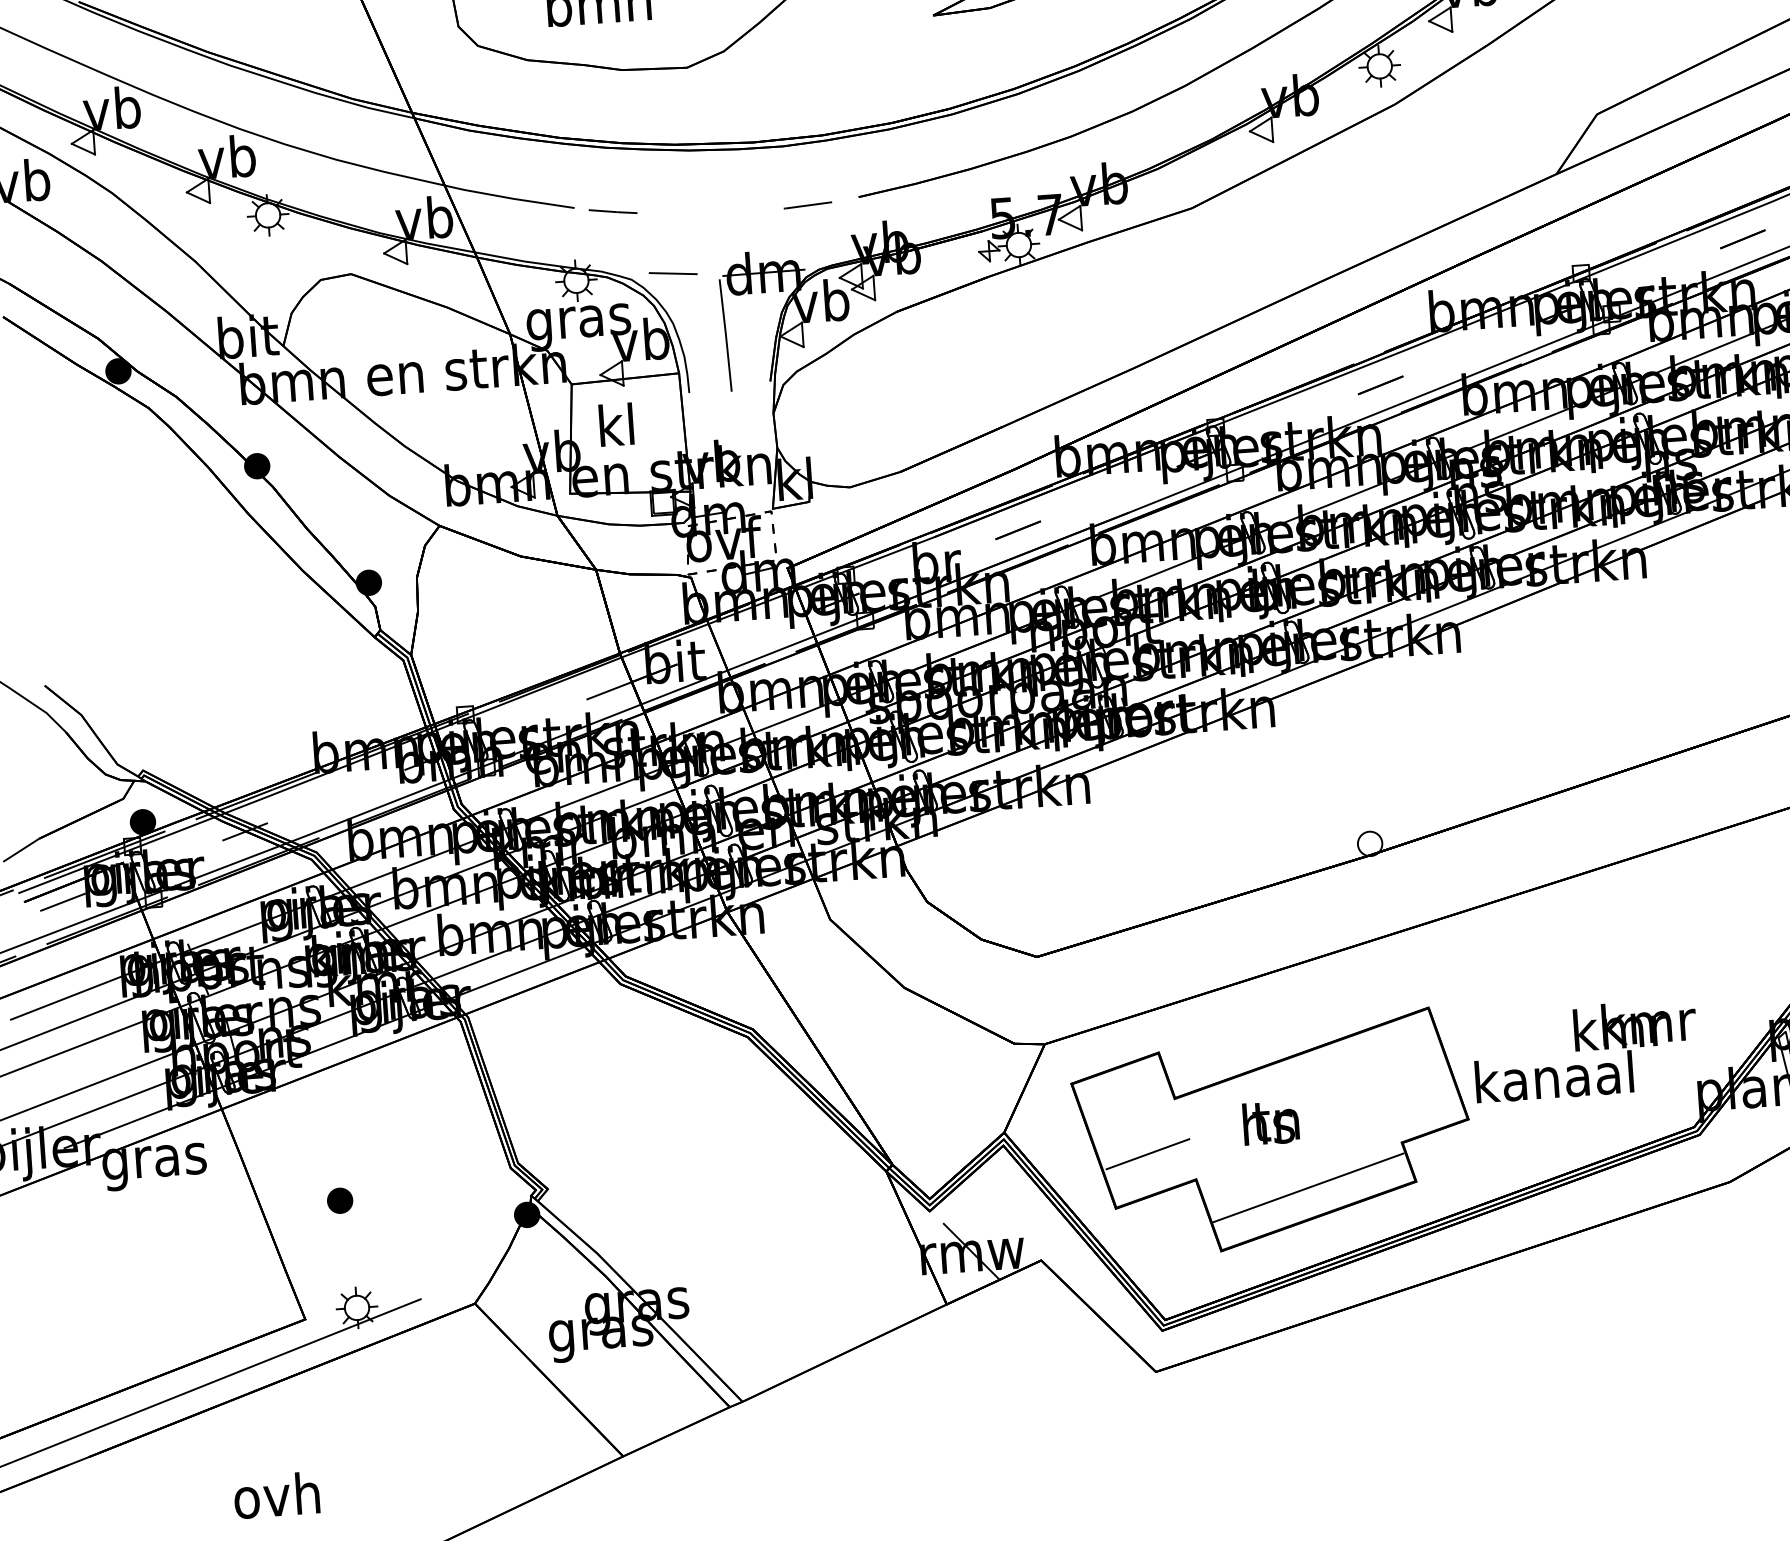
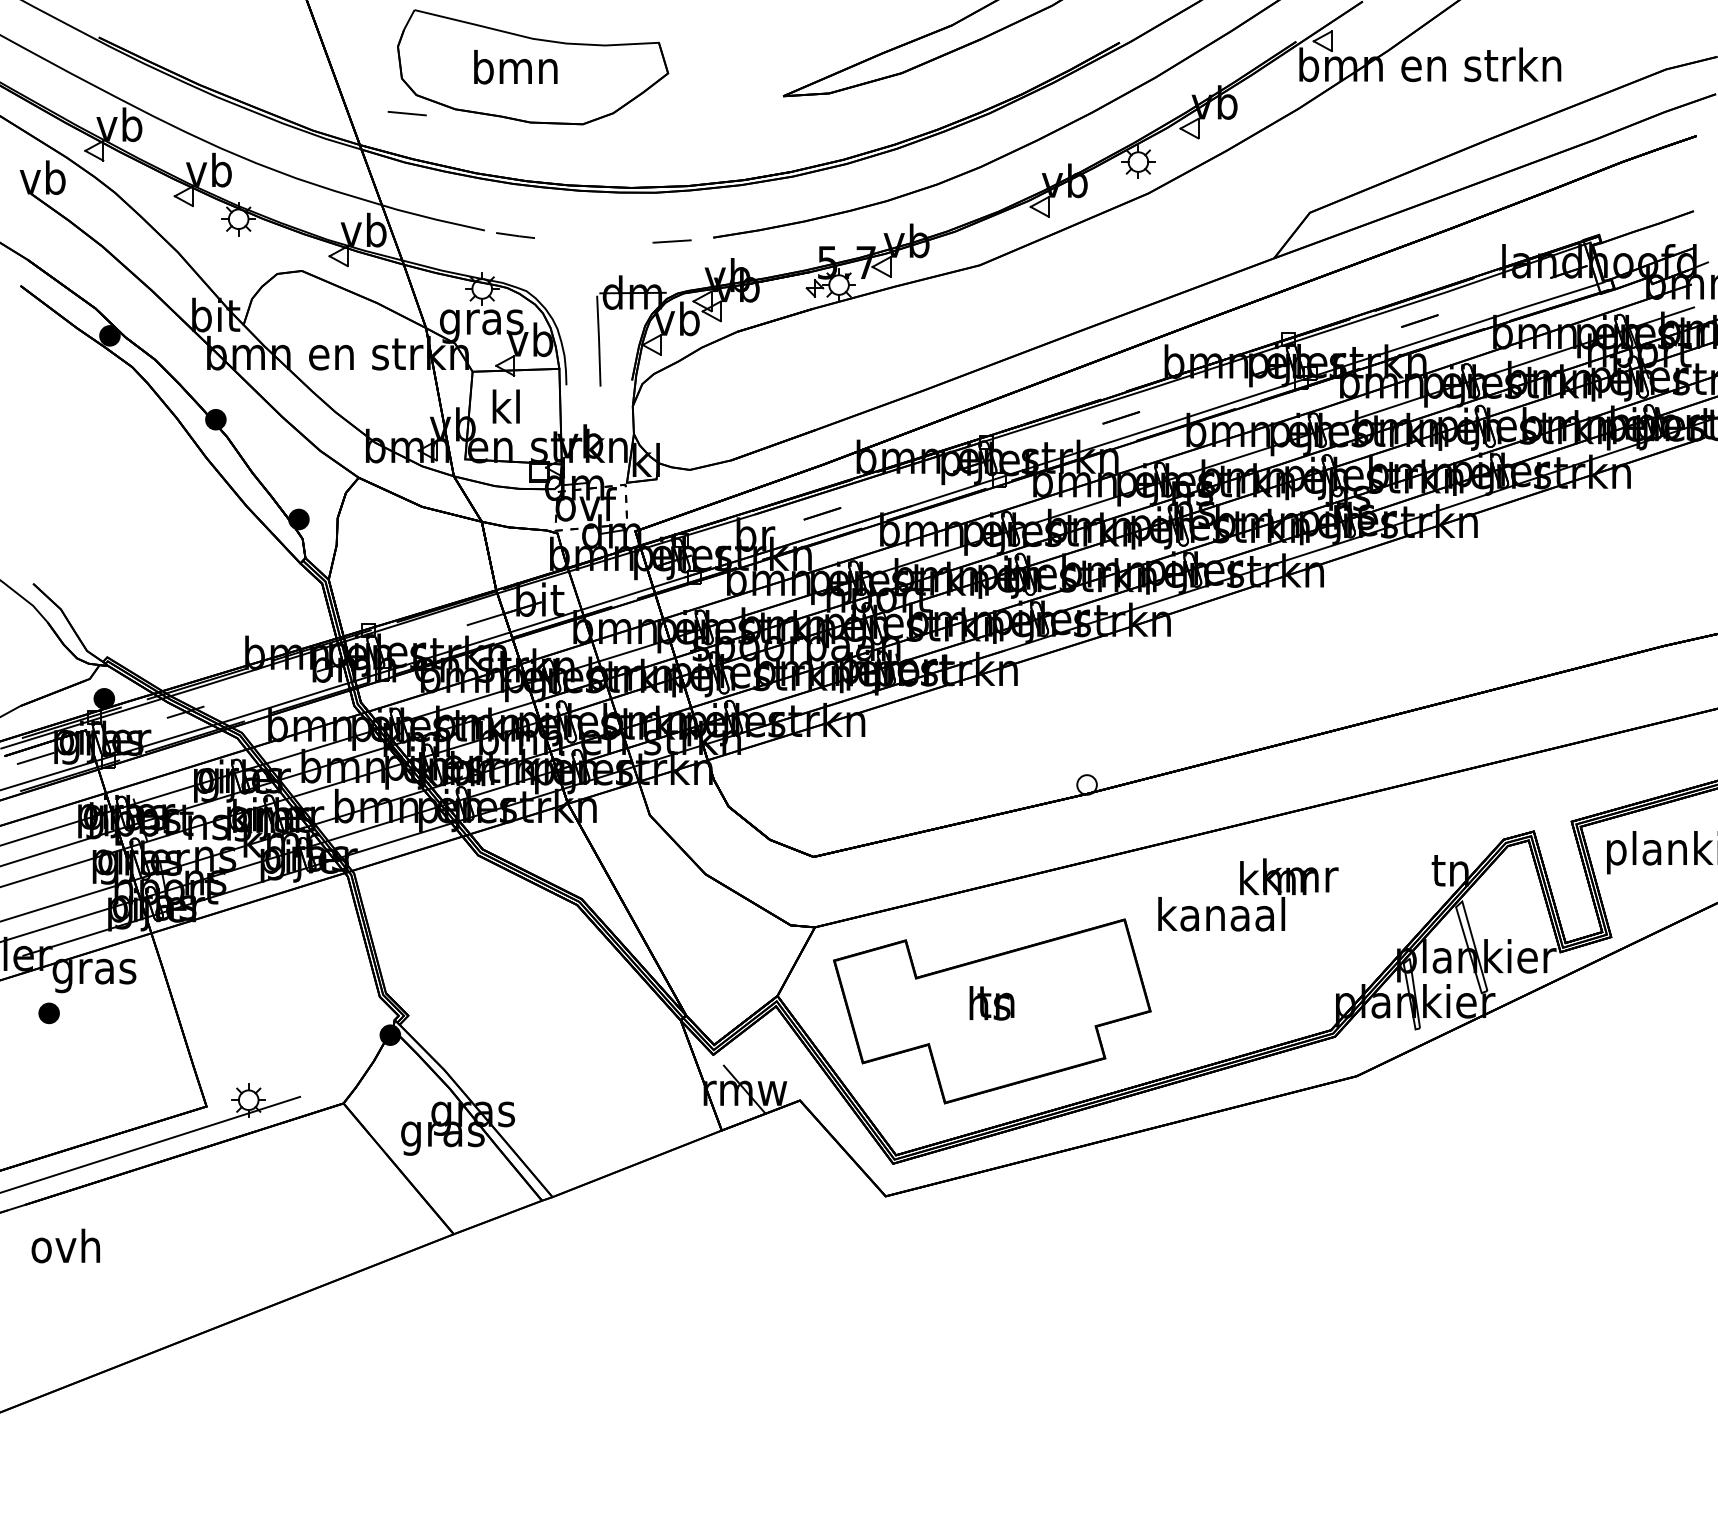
line: (672, 273) -> (406, 113), moved
text: (1585, 1050) -> (1248, 894), moved
line: (1147, 1154) -> (891, 1021), removed
line: (1307, 1188) -> (1017, 1057), removed
part: (339, 1200) -> (48, 1013), moved
text: (276, 1494) -> (65, 1245), moved

